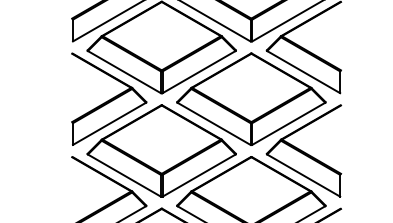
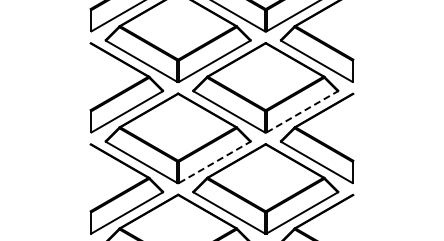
line: (288, 123) -> (302, 111), solid -> dashed
line: (199, 175) -> (215, 162), solid -> dashed

